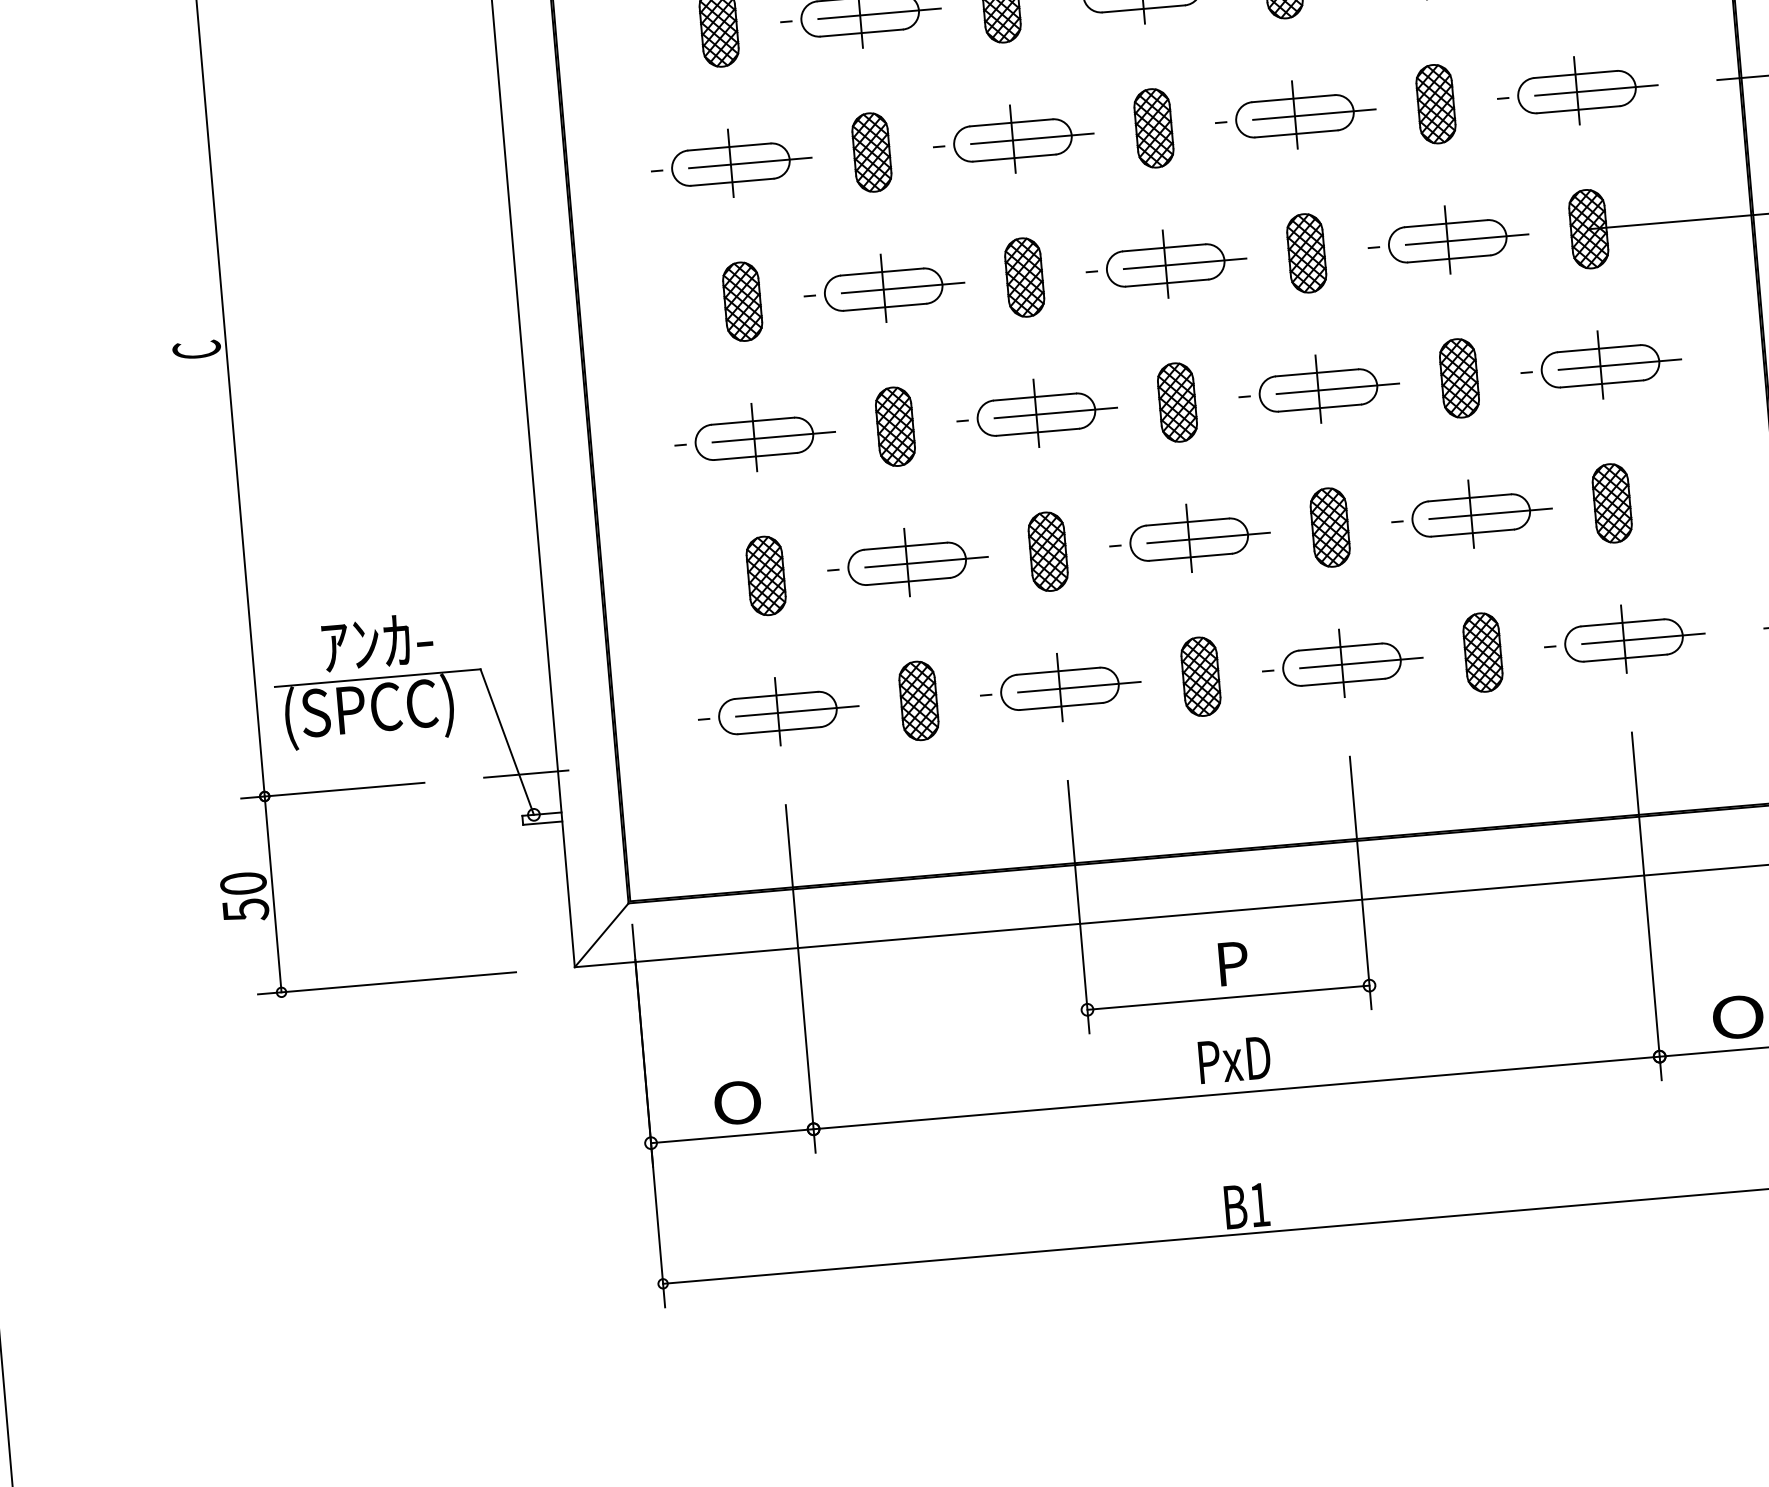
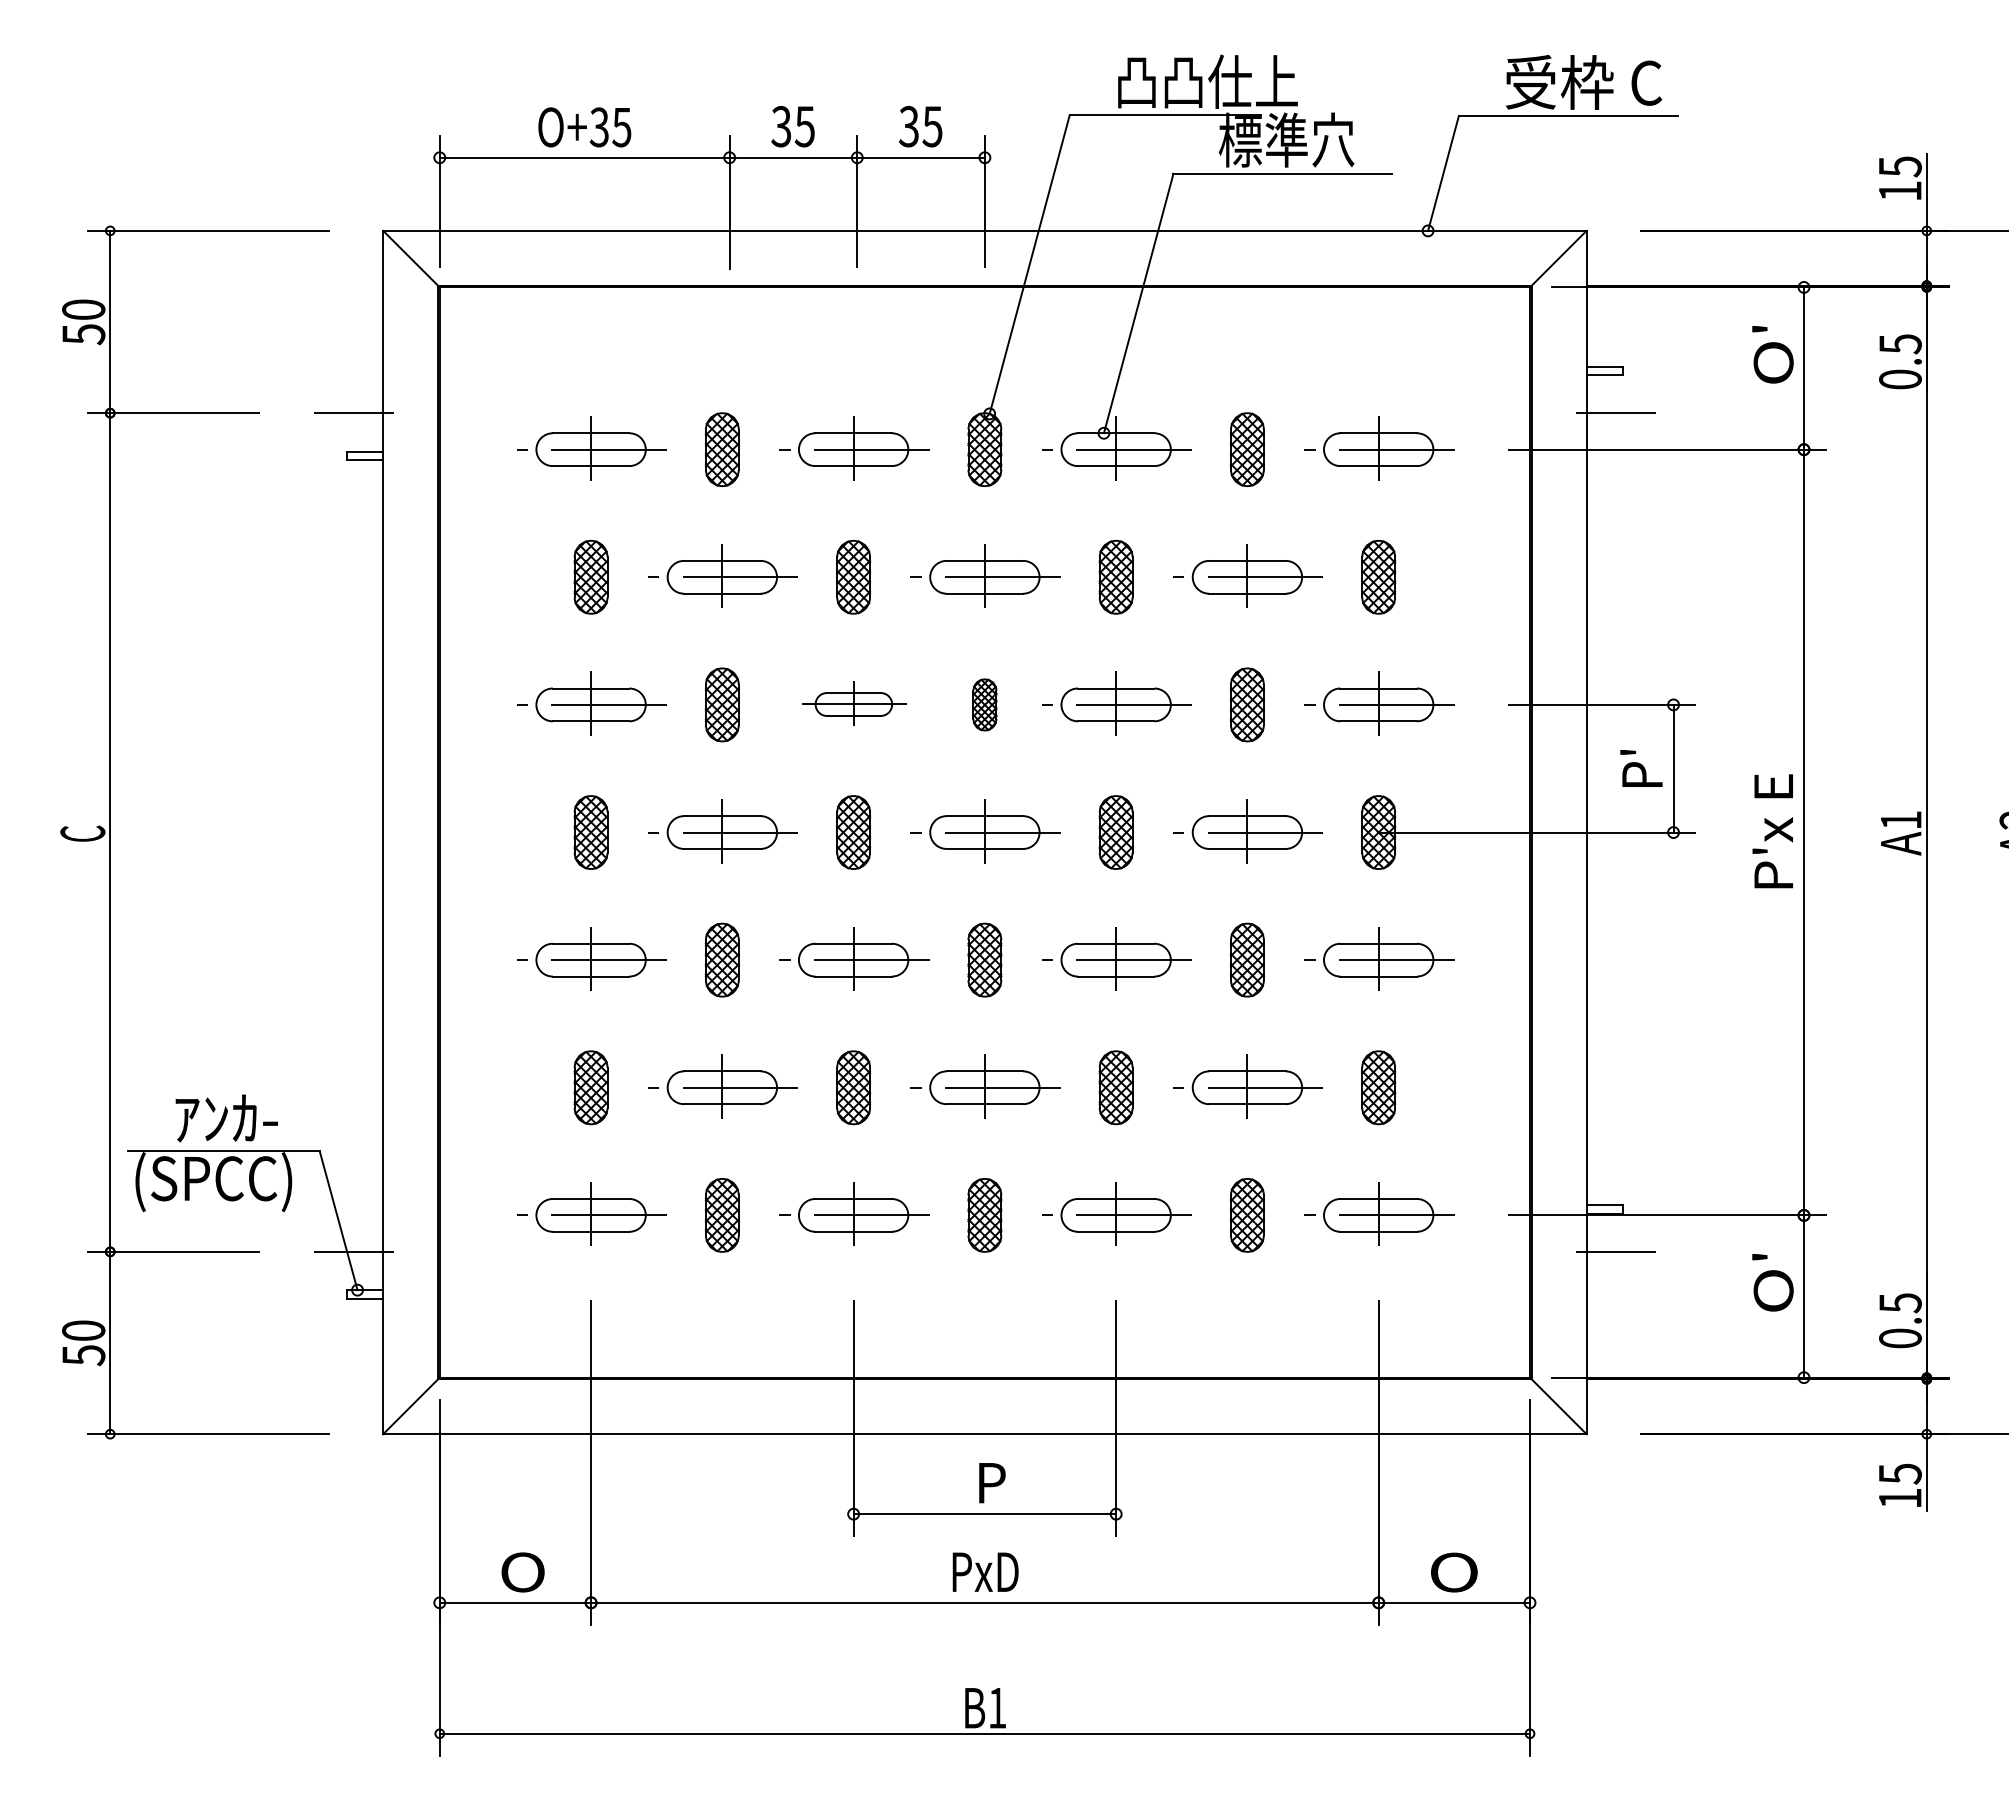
part: (1153, 127) -> (984, 704), size x0.7
part: (1013, 138) -> (854, 703), size x0.7

